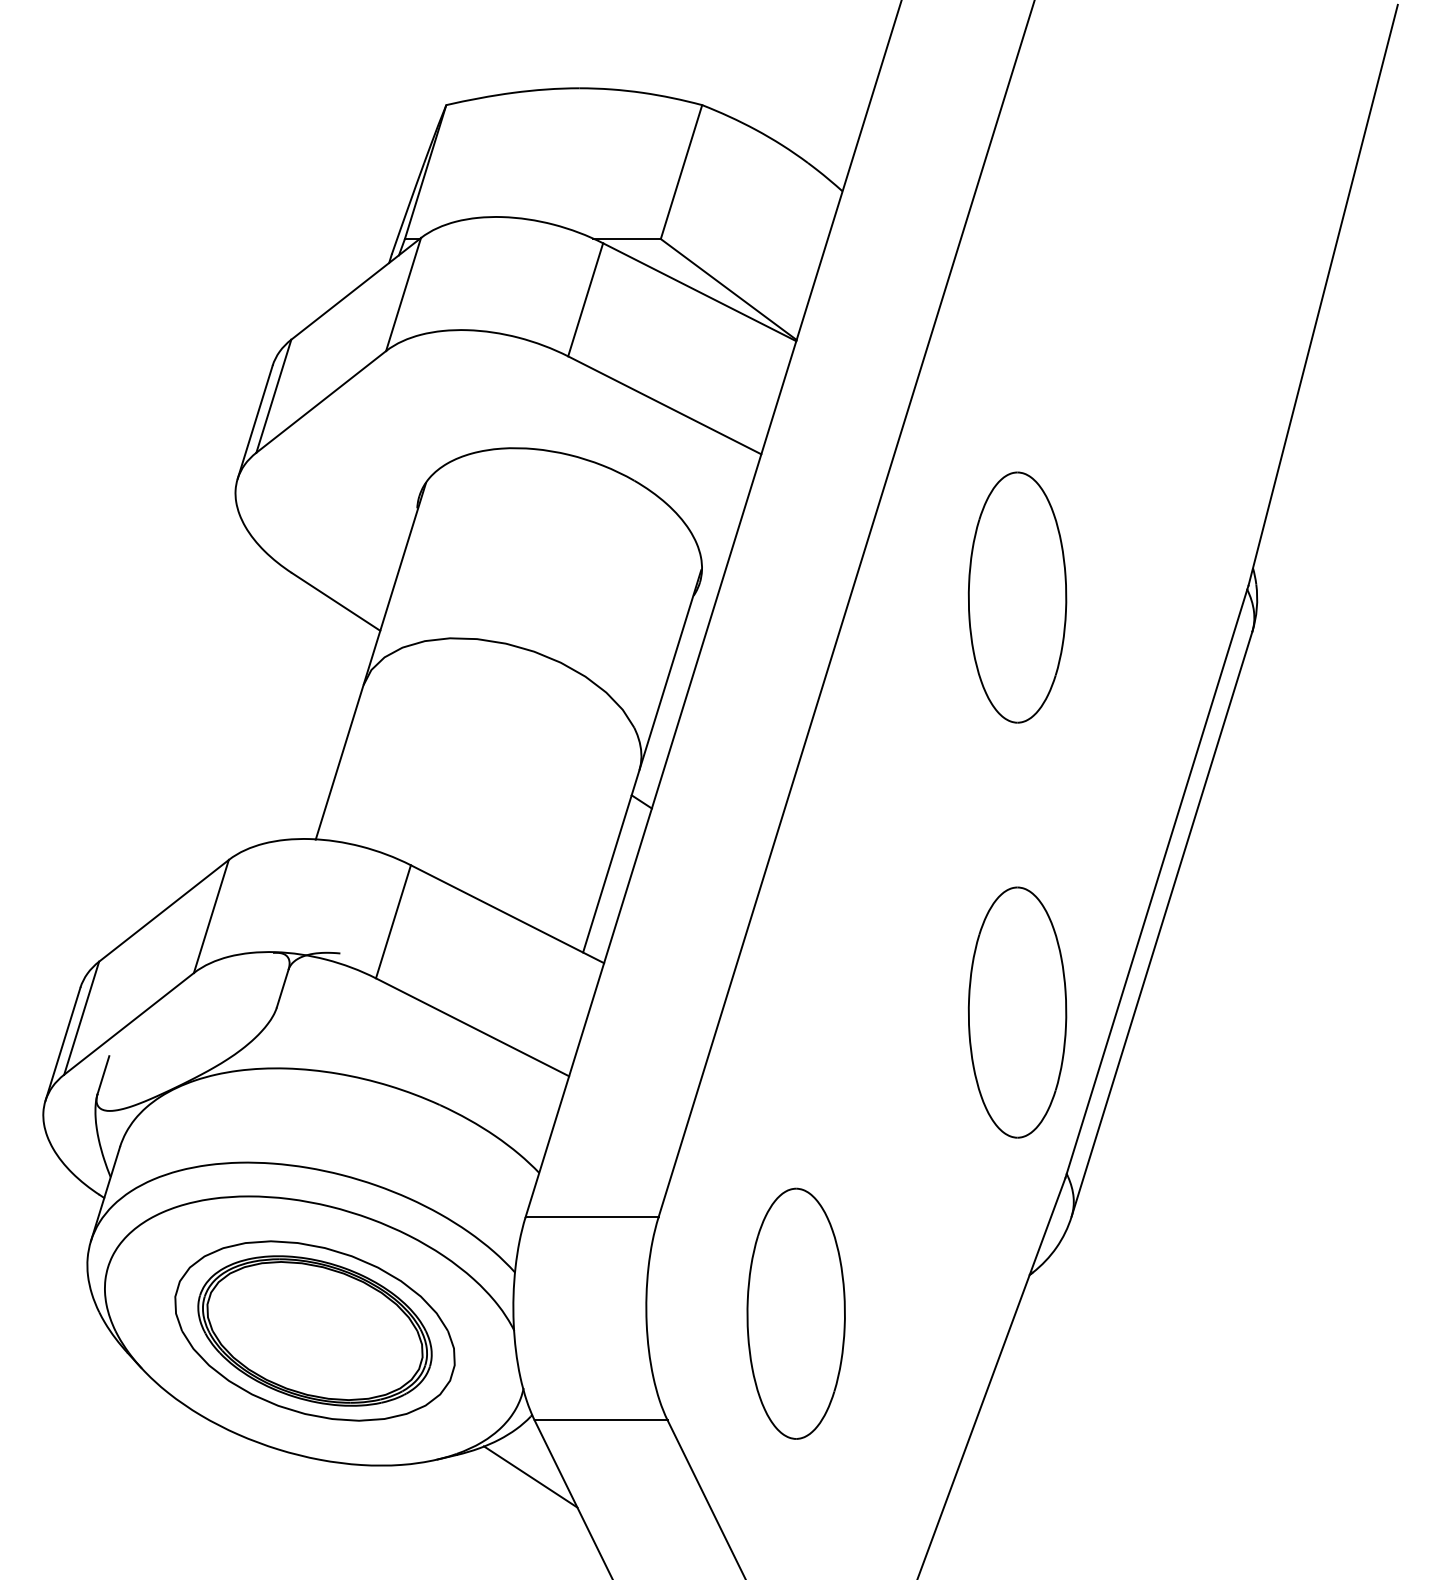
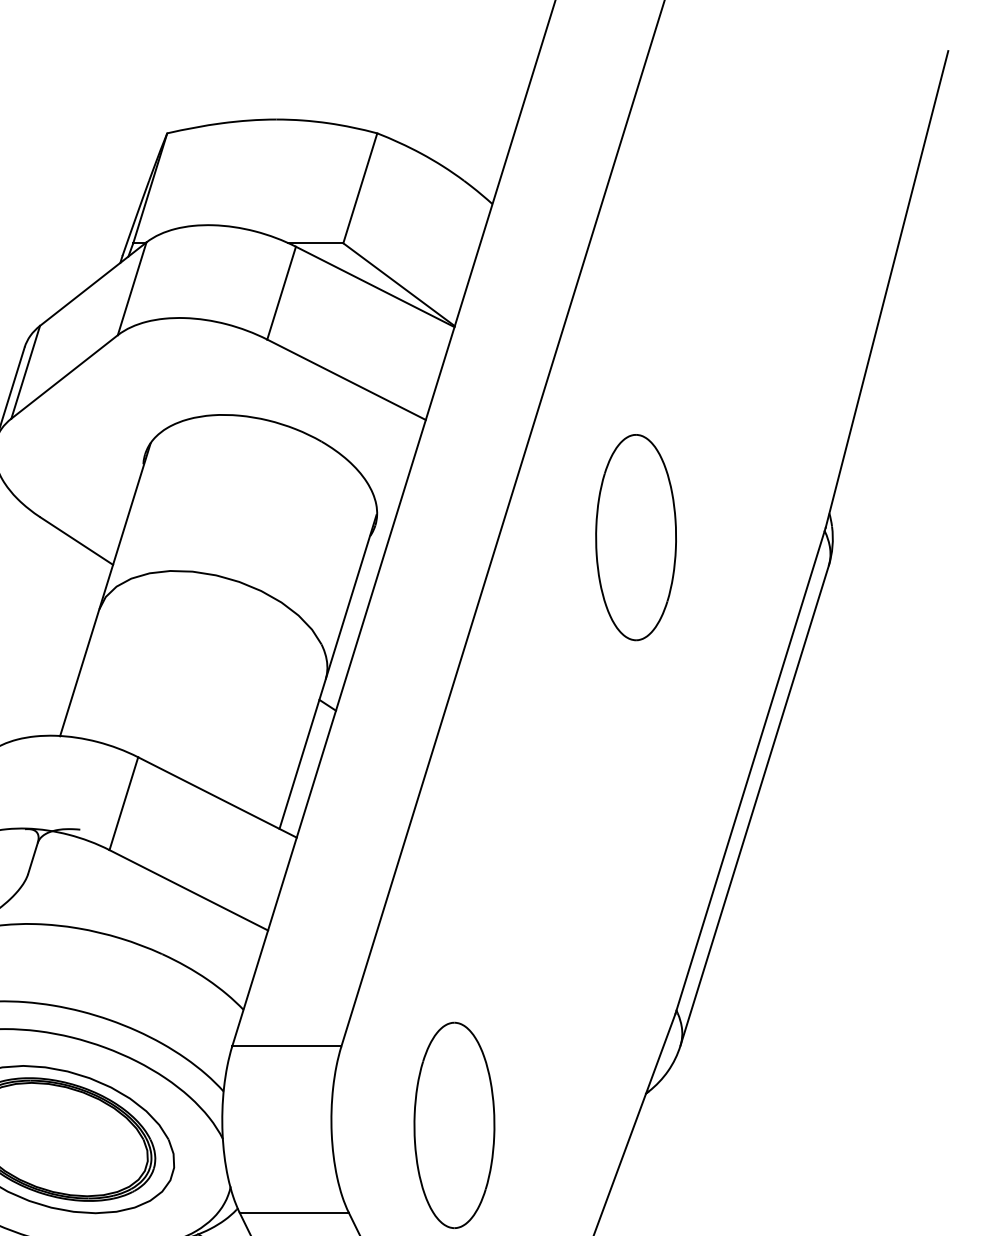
part: (1017, 1012) -> (636, 878), removed

